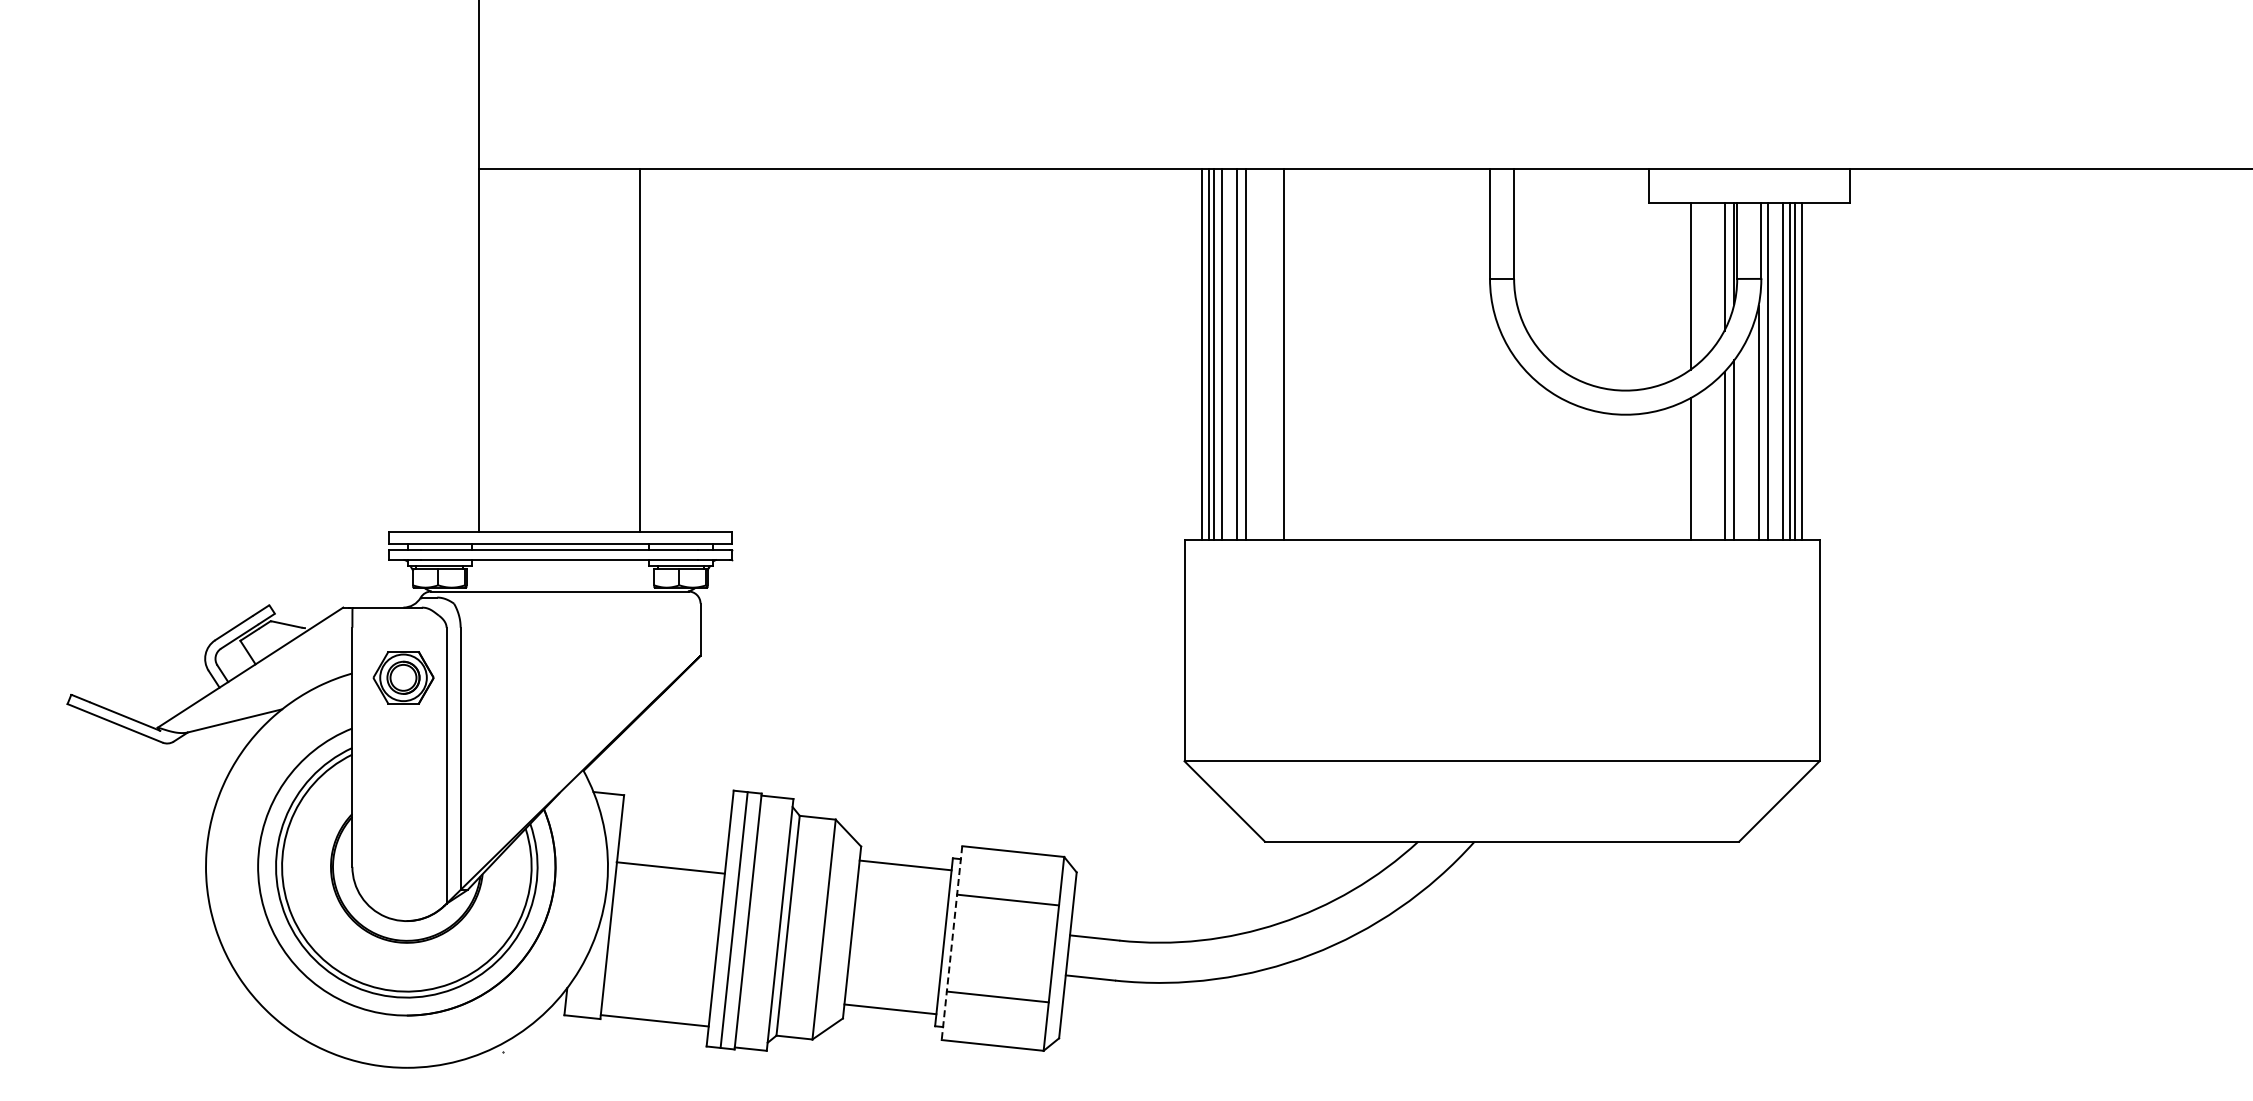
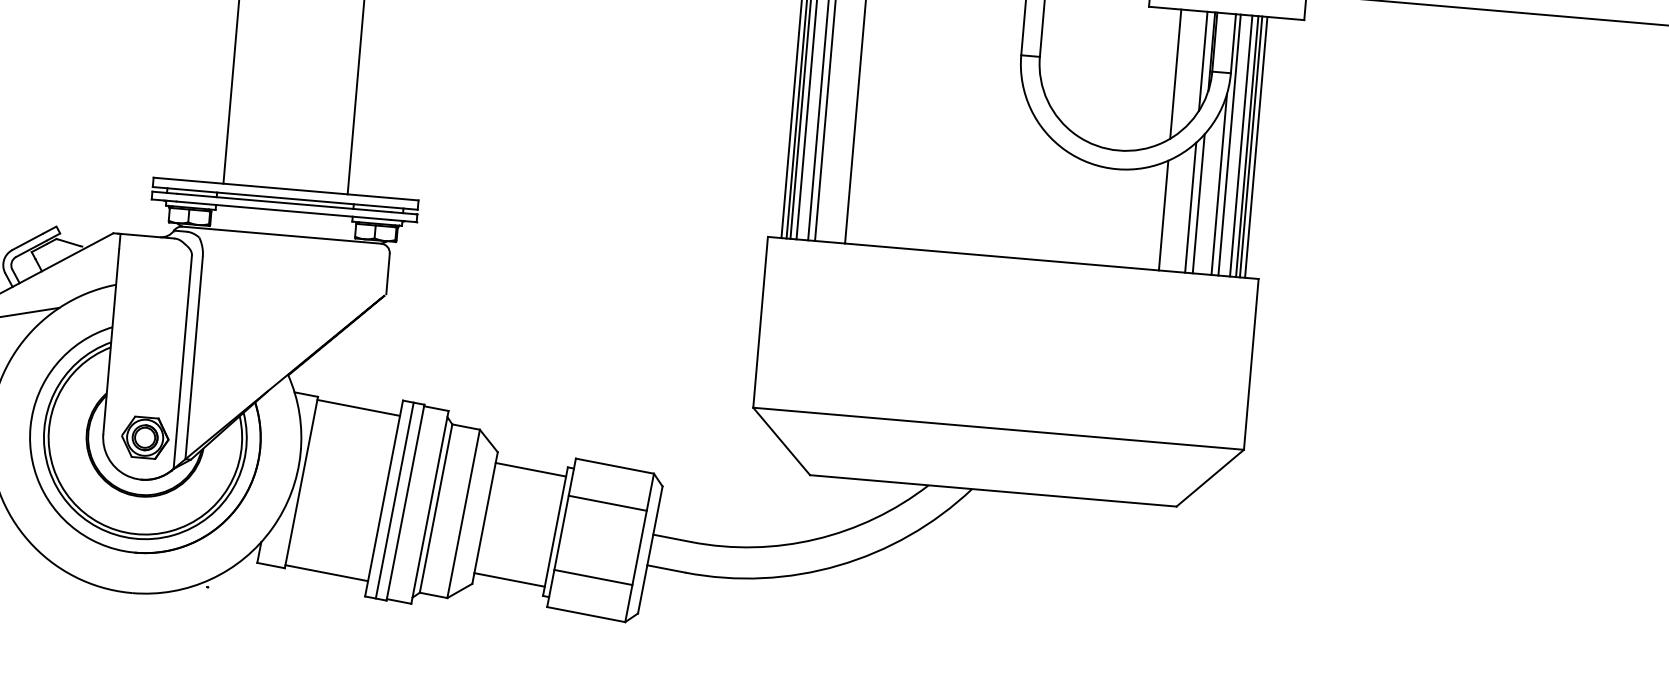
part: (403, 677) -> (145, 437), moved
line: (670, 867) -> (358, 407), moved
line: (951, 943) -> (561, 533), dashed -> solid

